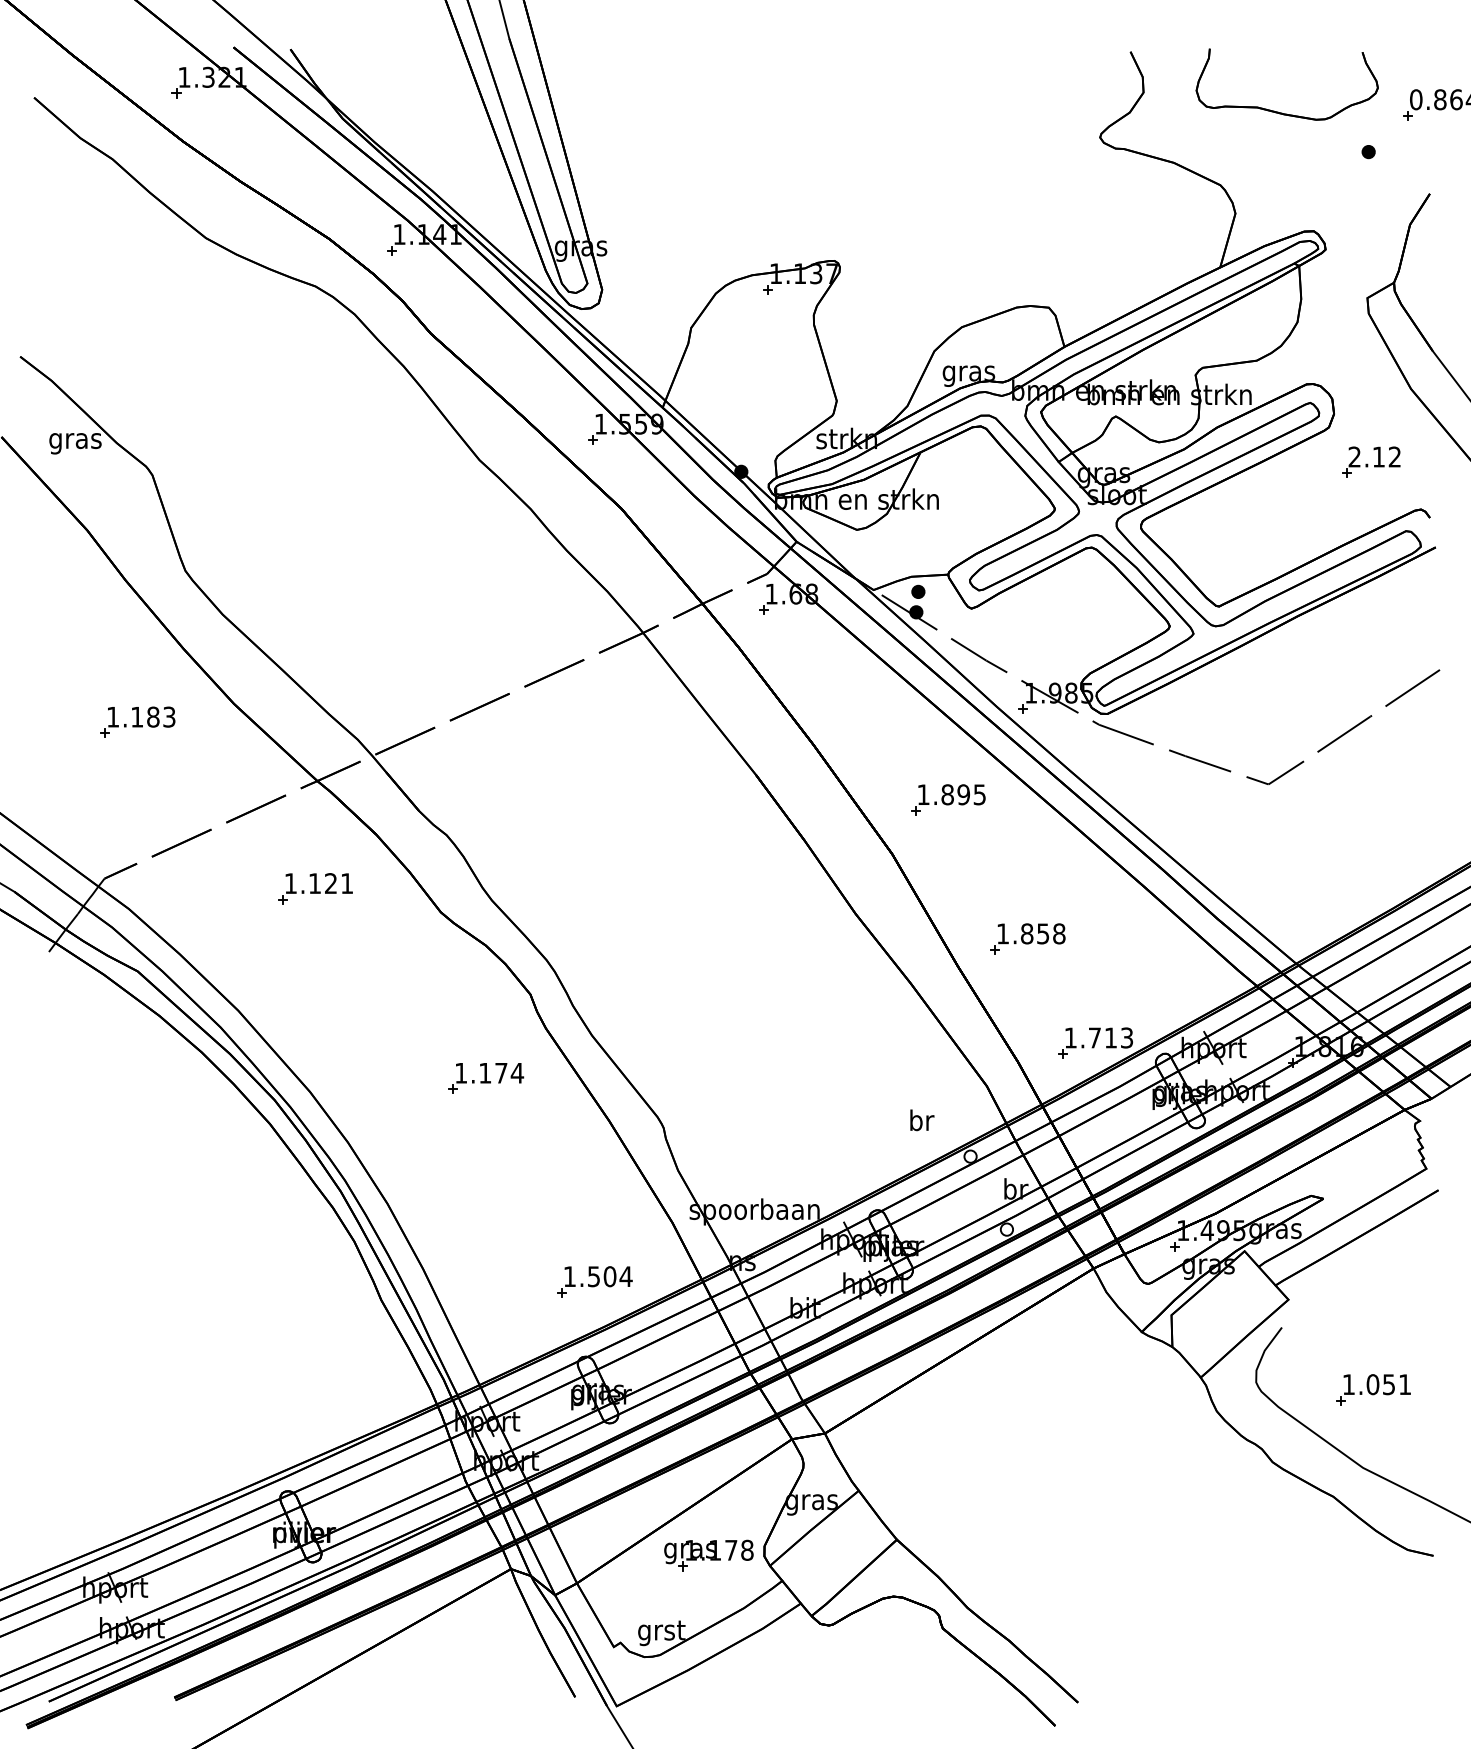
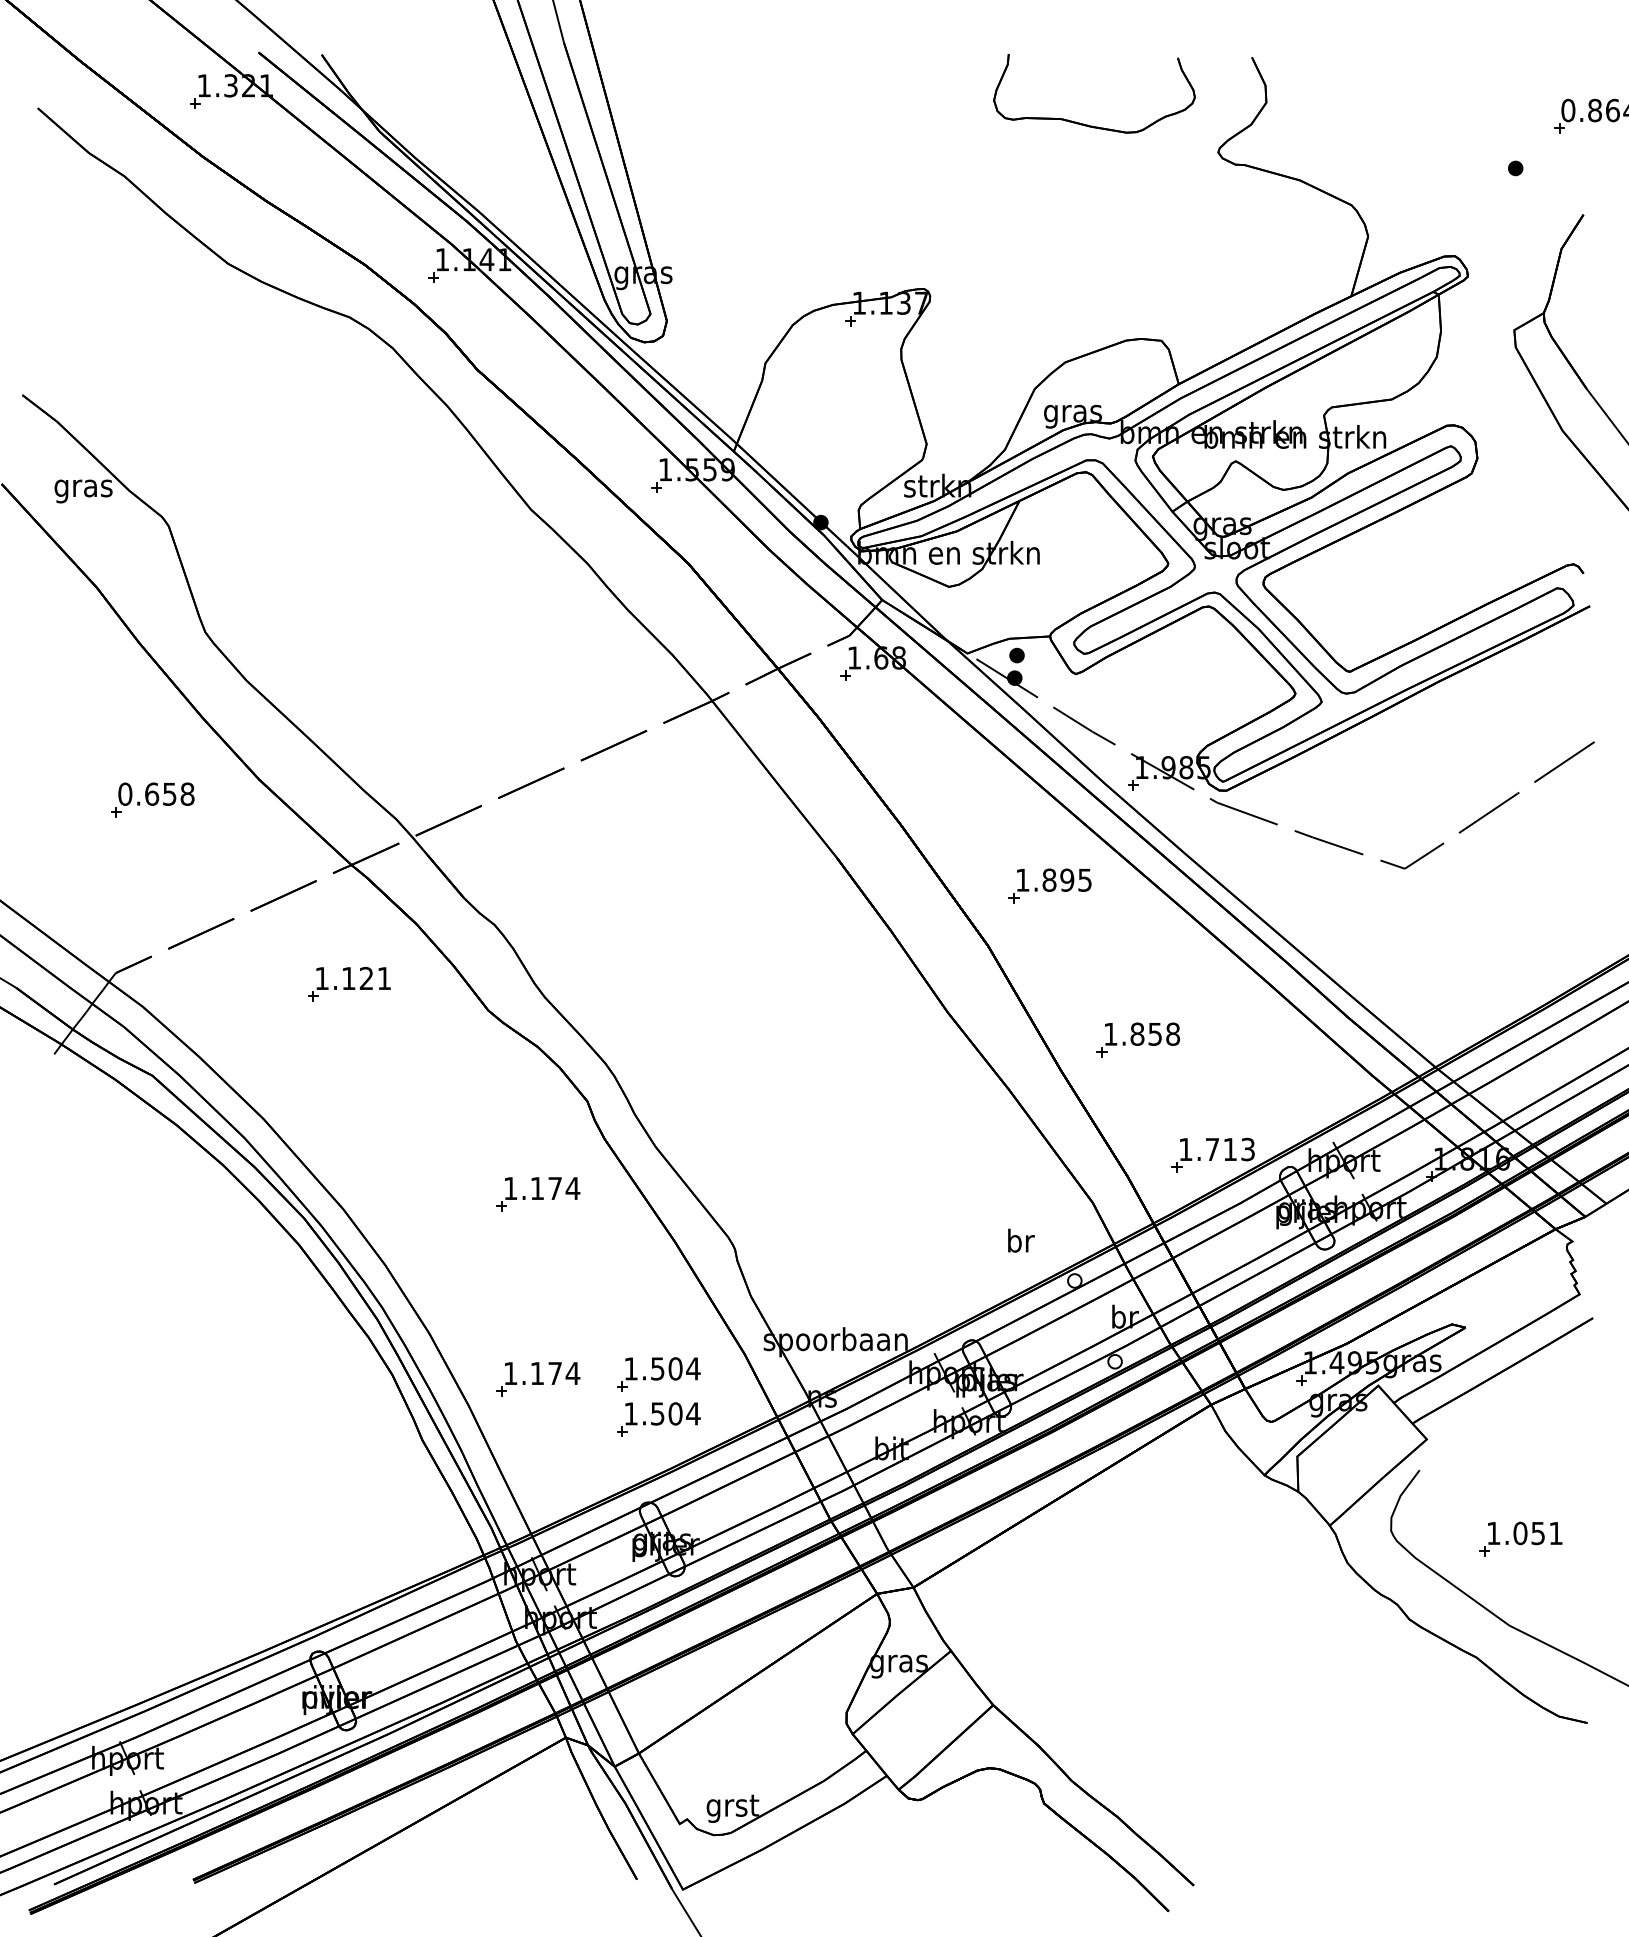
part: (1280, 112) -> (1087, 124), moved
part: (1371, 461) -> (1518, 511), removed
text: (141, 716) -> (156, 793), 1.183 -> 0.658
part: (594, 1241) -> (658, 1374), added
part: (486, 1245) -> (538, 1379), added
part: (708, 1555) -> (784, 1722), removed

